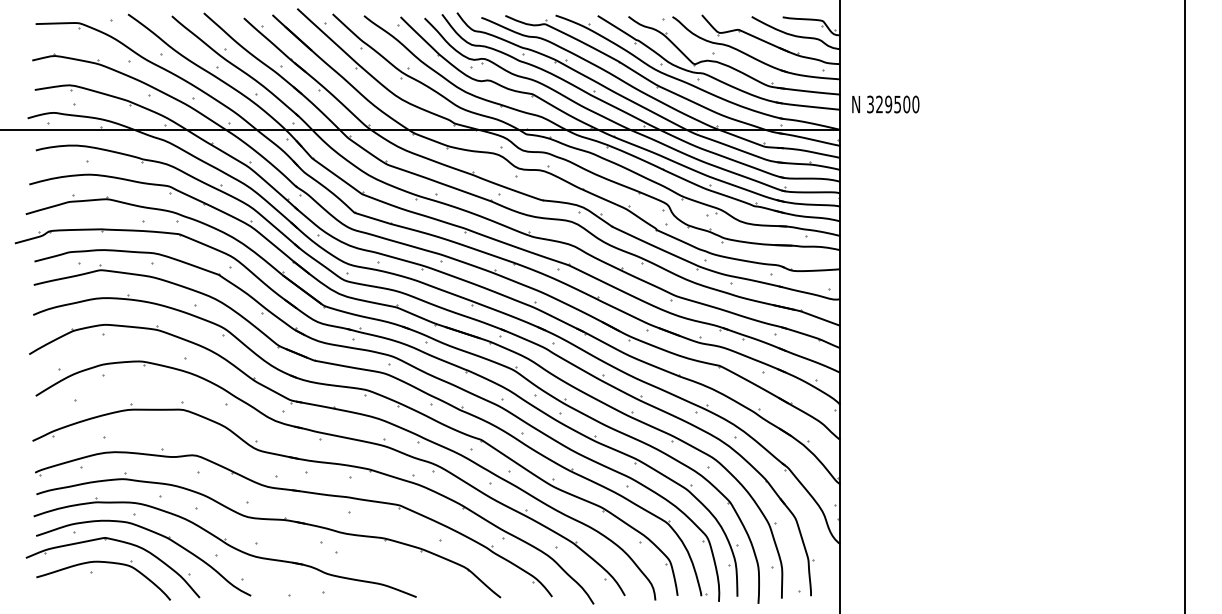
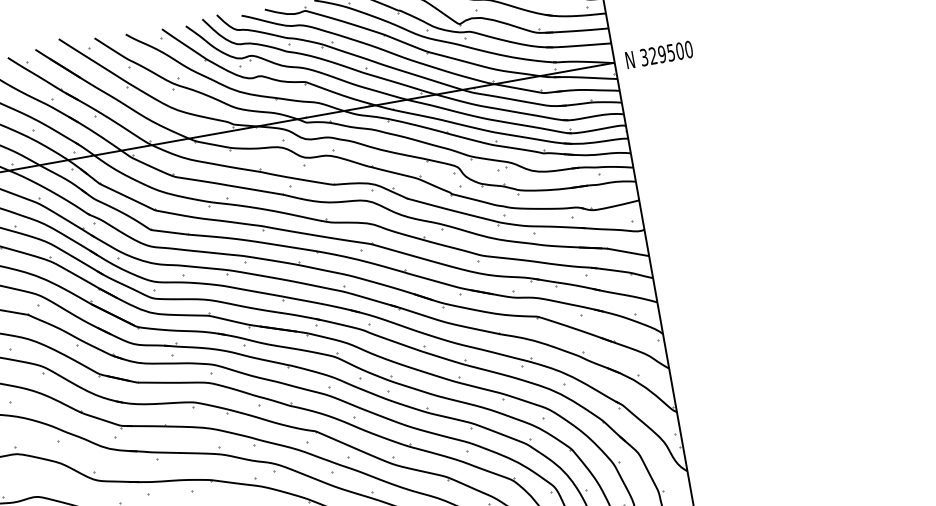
text: (885, 104) -> (659, 54), moved

